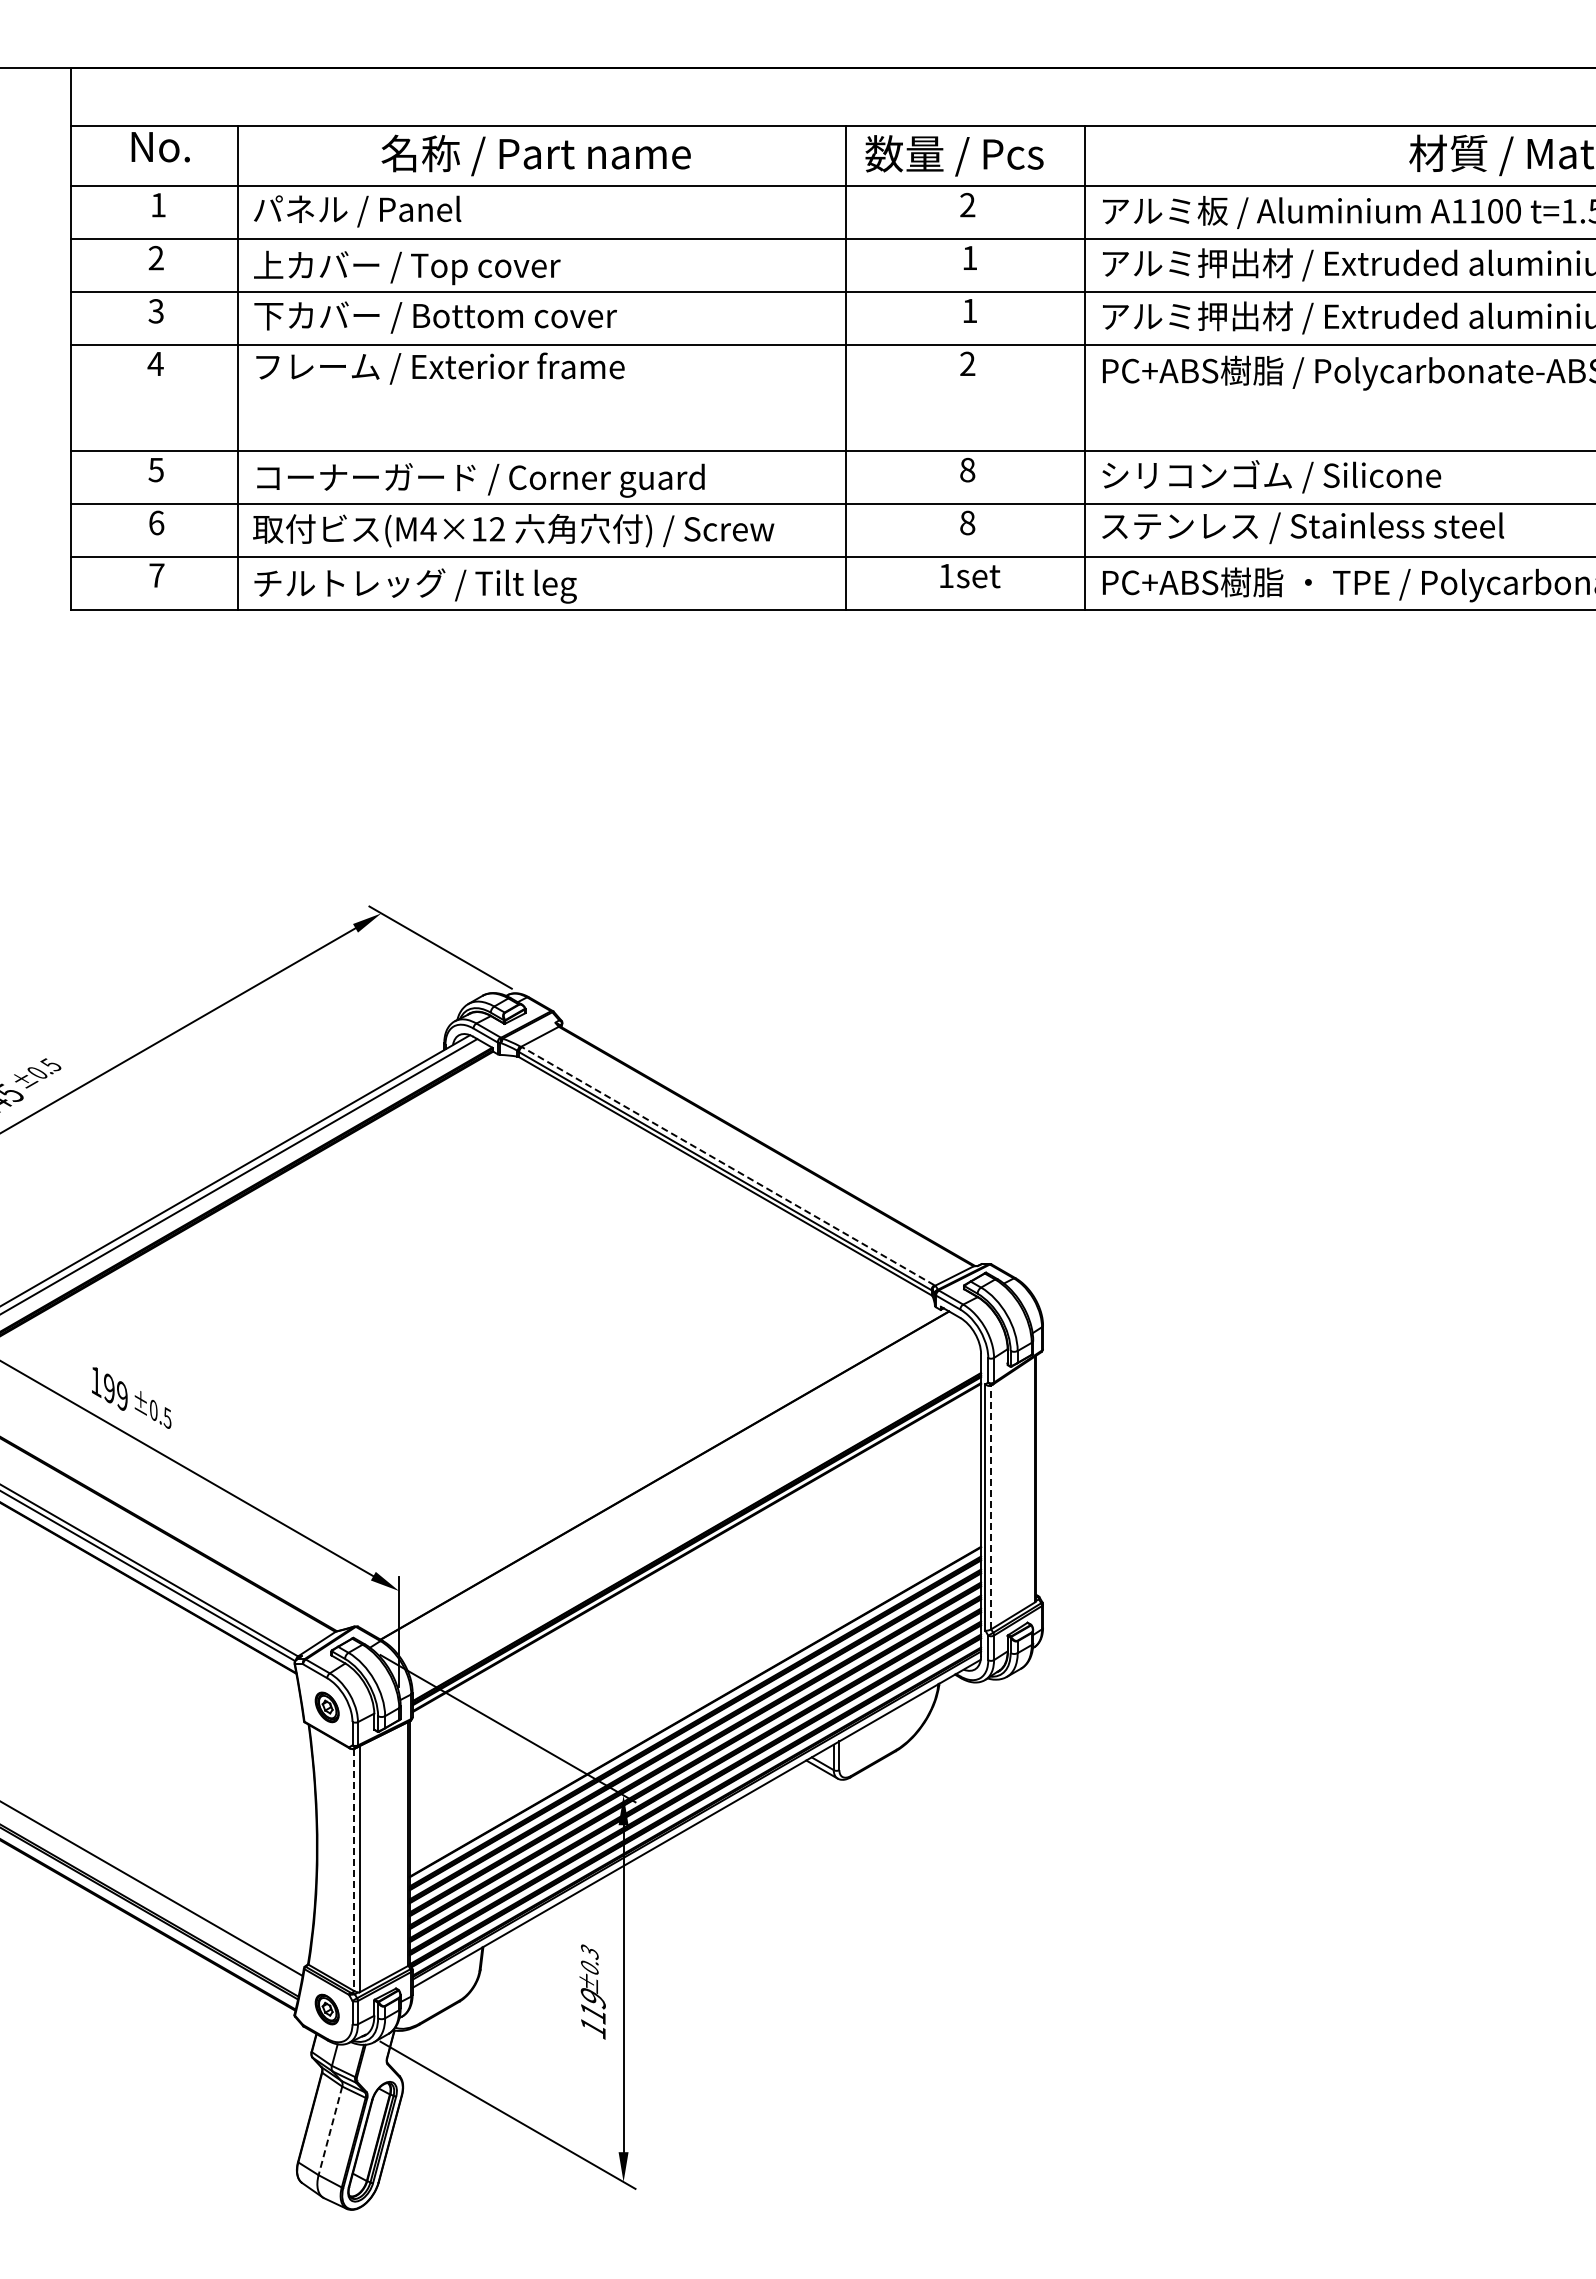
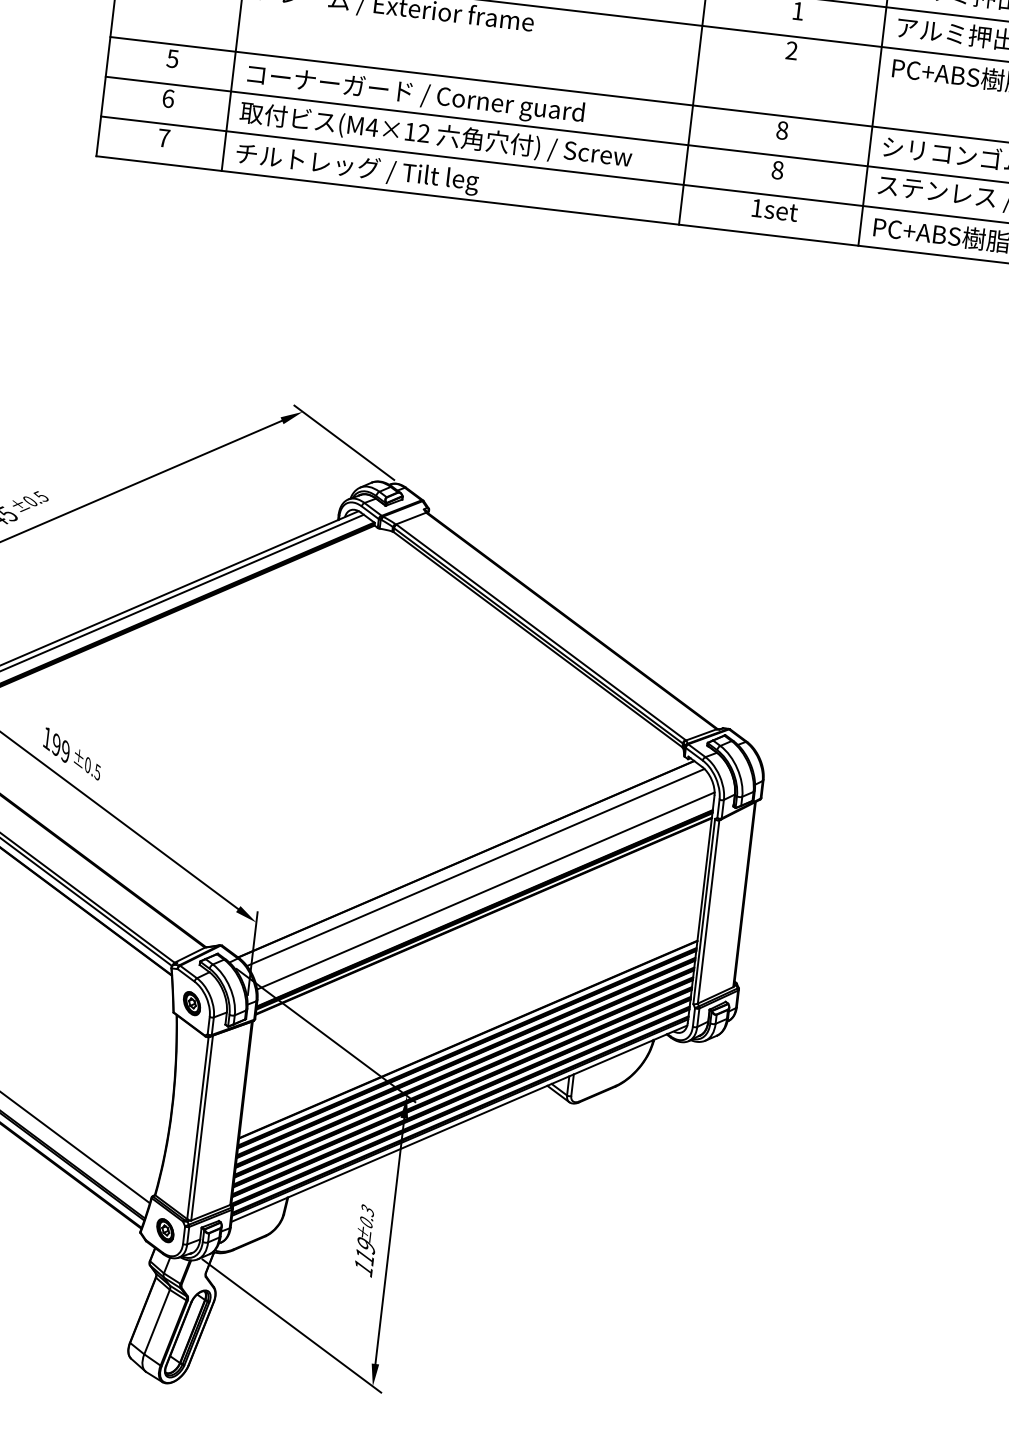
line: (727, 1165) -> (540, 631), dashed -> solid
line: (678, 1484) -> (475, 867), added
line: (991, 1507) -> (708, 912), dashed -> solid
line: (695, 1513) -> (485, 890), added
line: (354, 1870) -> (198, 1128), dashed -> solid
line: (330, 2130) -> (157, 1321), dashed -> solid

